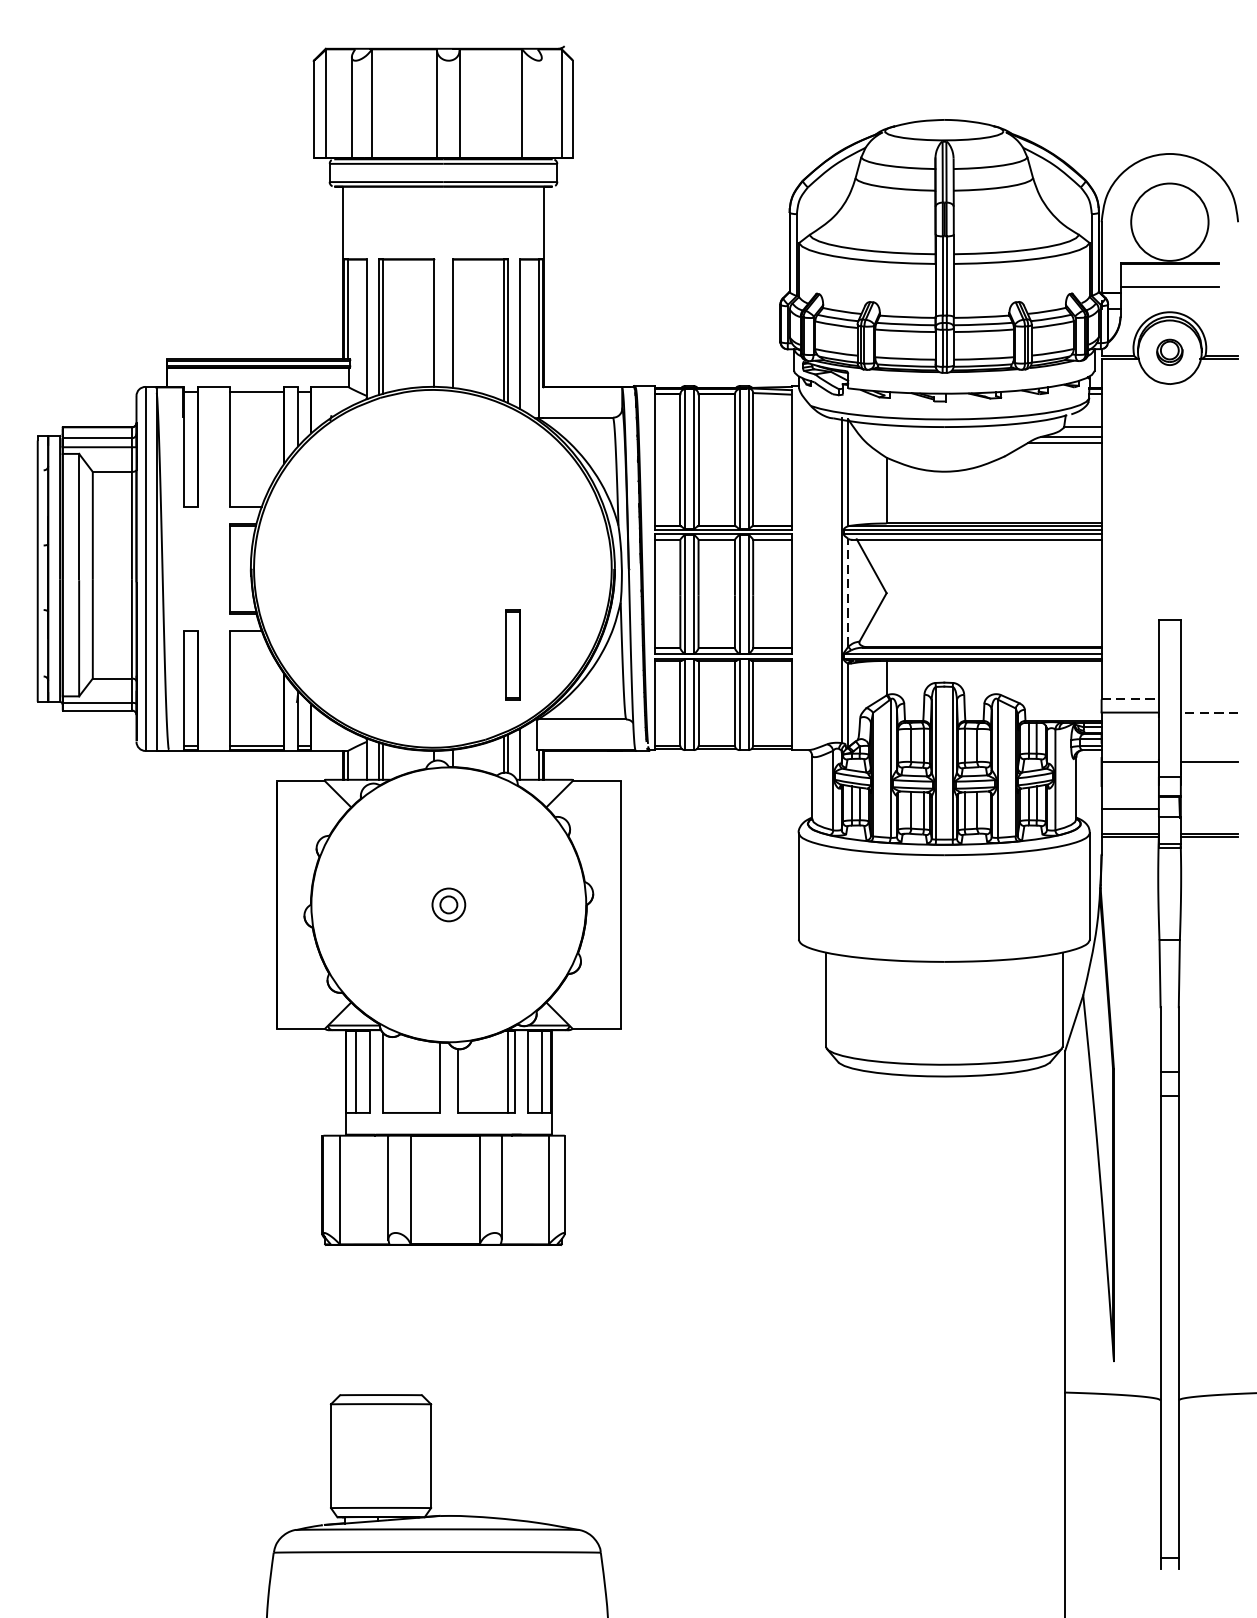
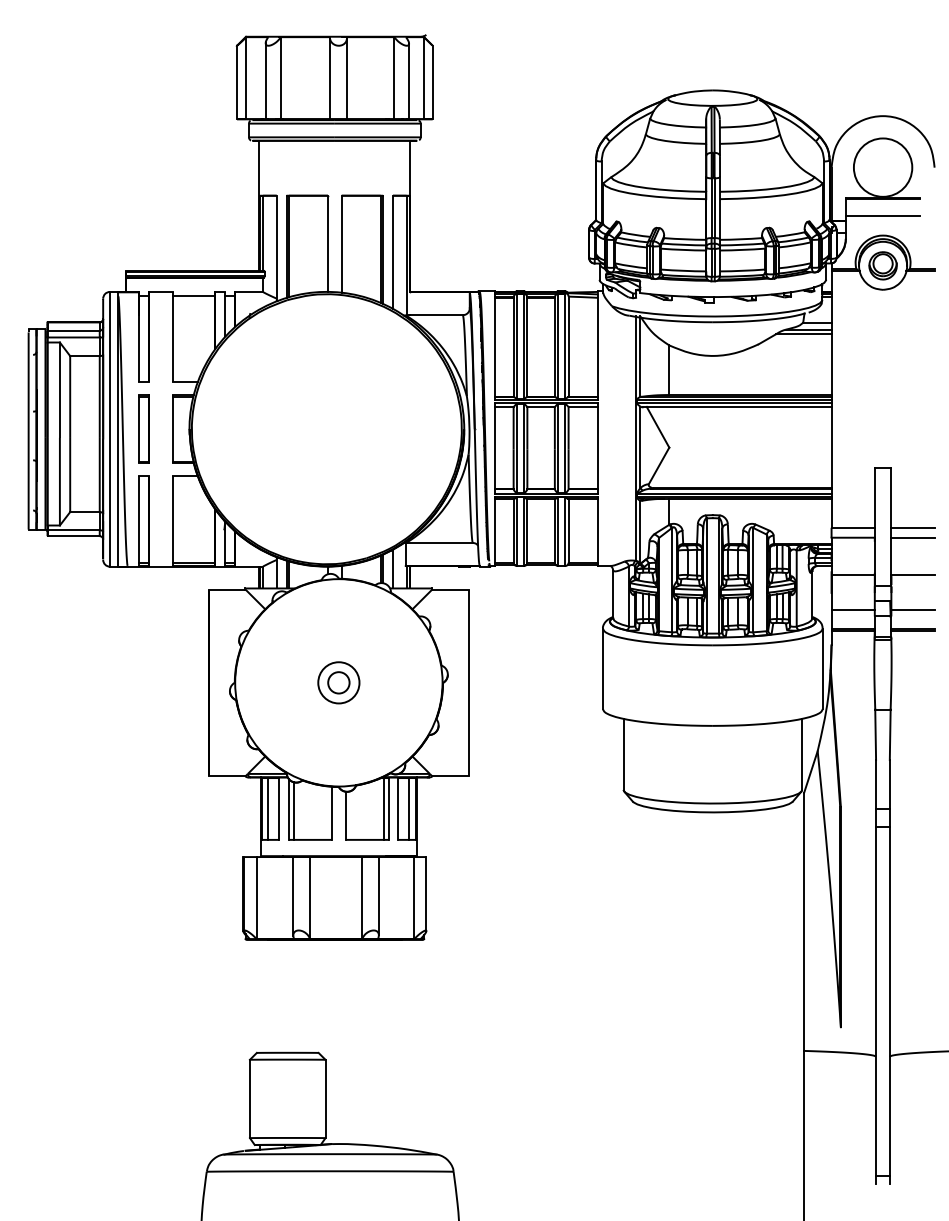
line: (542, 108) -> (409, 81), added
part: (1169, 351) -> (882, 265), size x1.43
line: (848, 593) -> (640, 447), dashed -> solid
part: (511, 653) -> (143, 428), moved
line: (1130, 699) -> (853, 527), dashed -> solid
line: (1208, 699) -> (912, 527), added
line: (1208, 712) -> (912, 537), dashed -> solid
line: (1208, 809) -> (912, 610), added
part: (448, 904) -> (338, 682), size x1.67
line: (388, 1074) -> (293, 810), added

